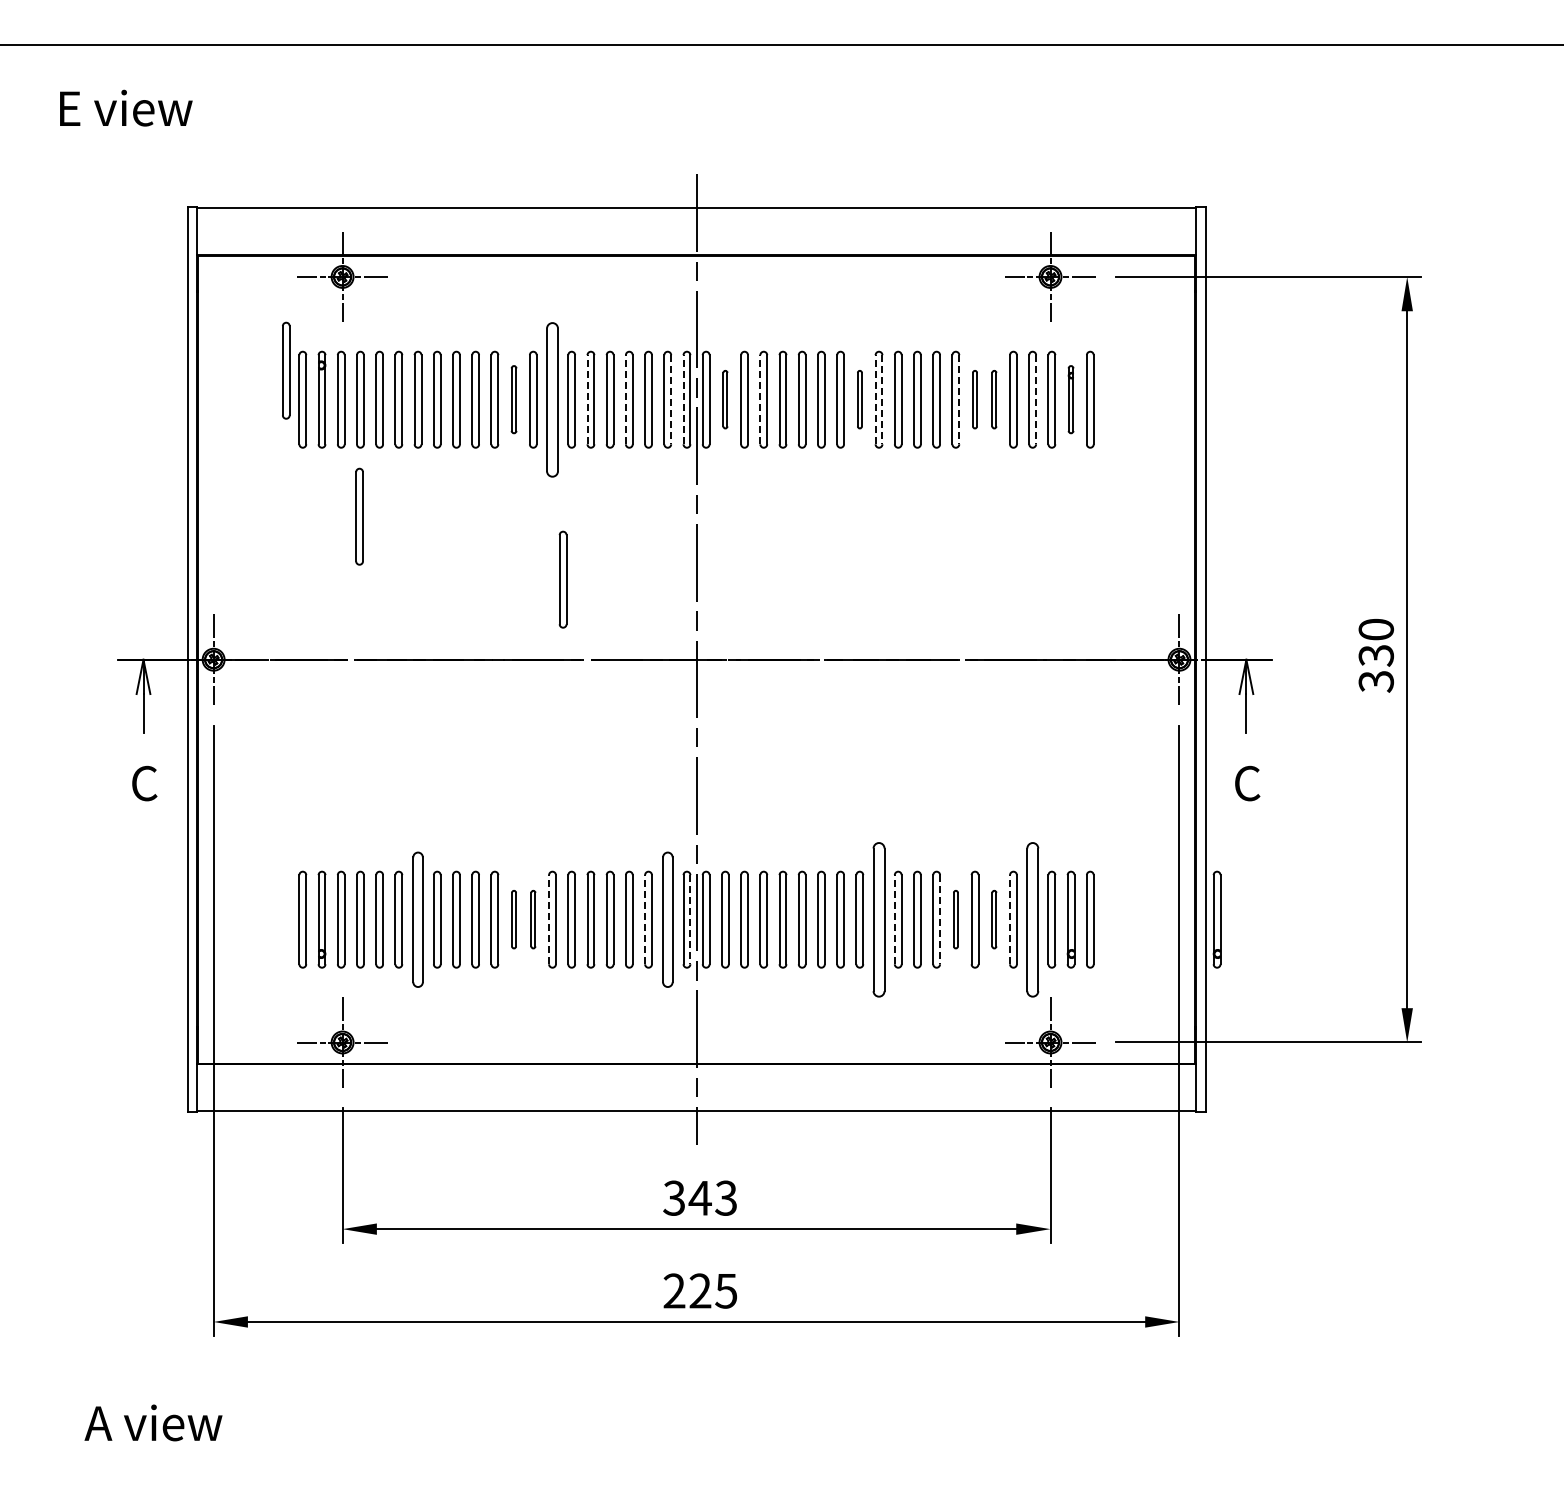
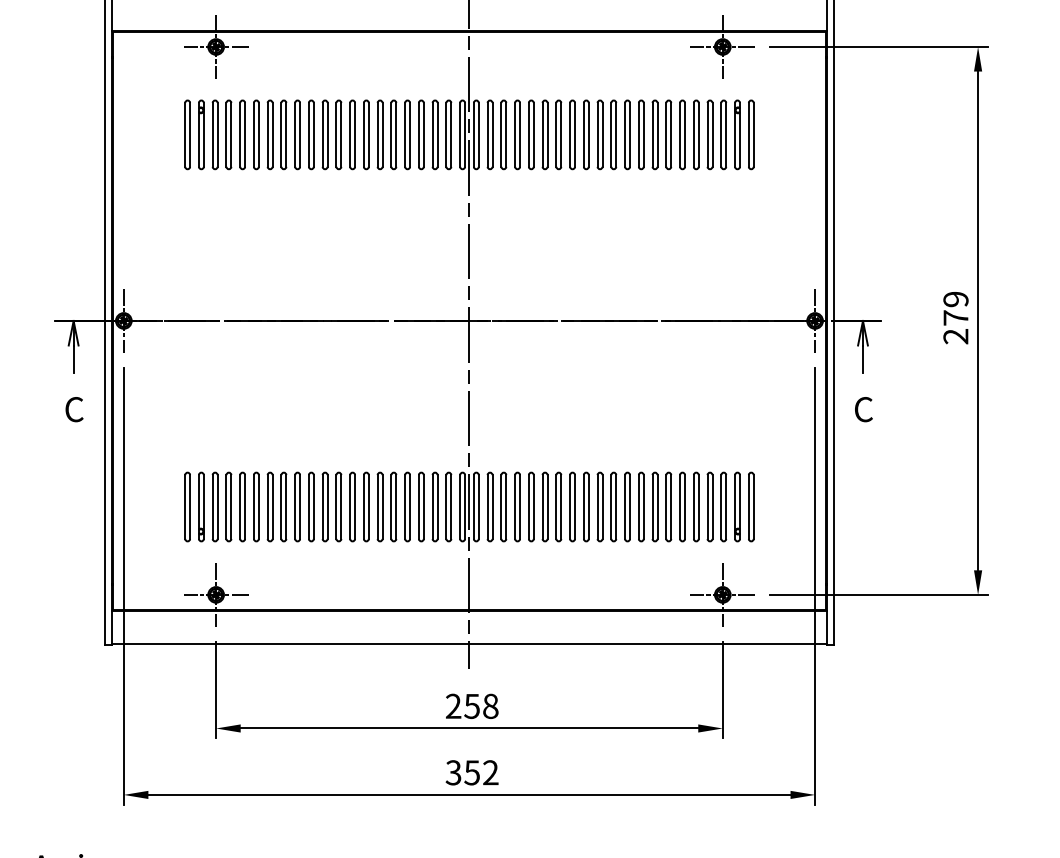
part: (286, 370) -> (175, 113), removed
part: (513, 399) -> (338, 134), size x1.43
part: (552, 399) -> (366, 134), size x0.62
line: (587, 399) -> (391, 134), dashed -> solid
line: (625, 399) -> (418, 134), dashed -> solid
line: (671, 399) -> (451, 134), dashed -> solid
line: (683, 399) -> (460, 134), dashed -> solid
part: (725, 399) -> (490, 134), size x1.67
line: (760, 399) -> (515, 134), dashed -> solid
part: (859, 399) -> (586, 134), size x1.67
line: (875, 399) -> (597, 134), dashed -> solid
line: (882, 399) -> (602, 134), dashed -> solid
line: (959, 399) -> (657, 134), dashed -> solid
part: (974, 399) -> (668, 134), size x1.67
part: (994, 399) -> (682, 134), size x1.67
line: (1036, 399) -> (712, 134), dashed -> solid
part: (1070, 399) -> (737, 134), size x1.43
part: (359, 516) -> (228, 218), removed
part: (562, 579) -> (373, 263), removed
text: (1376, 655) -> (956, 317), 330 -> 279
part: (417, 919) -> (269, 506), size x0.71
part: (513, 919) -> (338, 506), size x1.67
part: (533, 919) -> (352, 506), size x1.67
line: (549, 919) -> (364, 506), dashed -> solid
line: (645, 919) -> (432, 506), dashed -> solid
part: (667, 919) -> (448, 506), size x0.71
line: (690, 919) -> (465, 506), dashed -> solid
part: (878, 919) -> (599, 506), size x0.62
line: (894, 919) -> (611, 506), dashed -> solid
line: (940, 919) -> (644, 506), dashed -> solid
part: (955, 919) -> (654, 506), size x1.67
part: (994, 919) -> (682, 506), size x1.67
line: (1010, 919) -> (694, 506), dashed -> solid
part: (1032, 919) -> (709, 506), size x0.62
part: (1216, 919) -> (841, 506), removed
text: (700, 1197) -> (472, 705), 343 -> 258
text: (700, 1290) -> (472, 772), 225 -> 352

